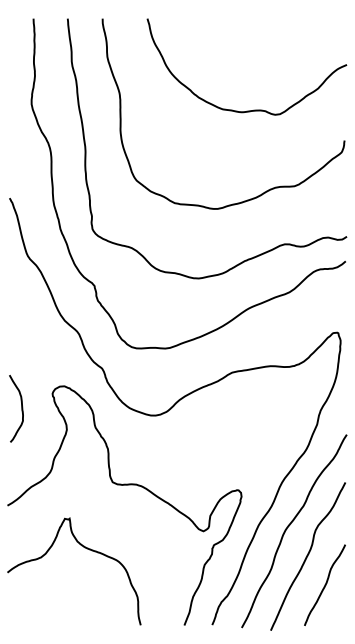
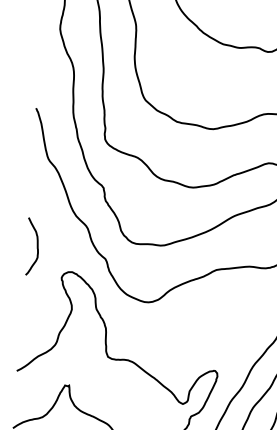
curve: (21, 408) -> (37, 246), moved

